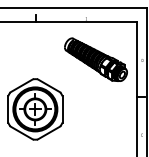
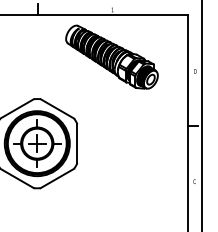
part: (95, 59) -> (111, 56), moved

